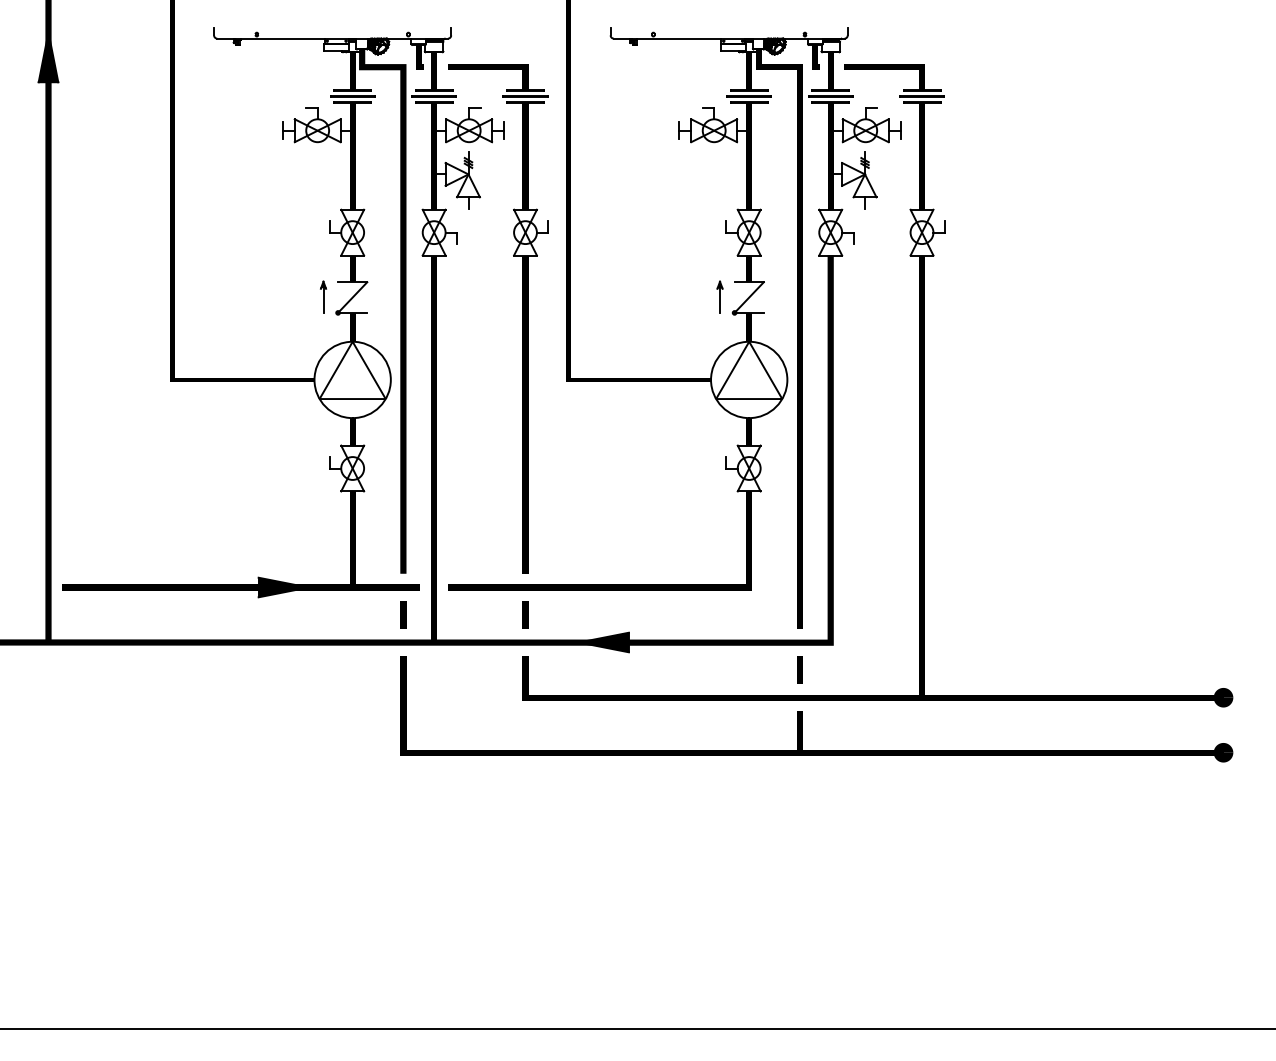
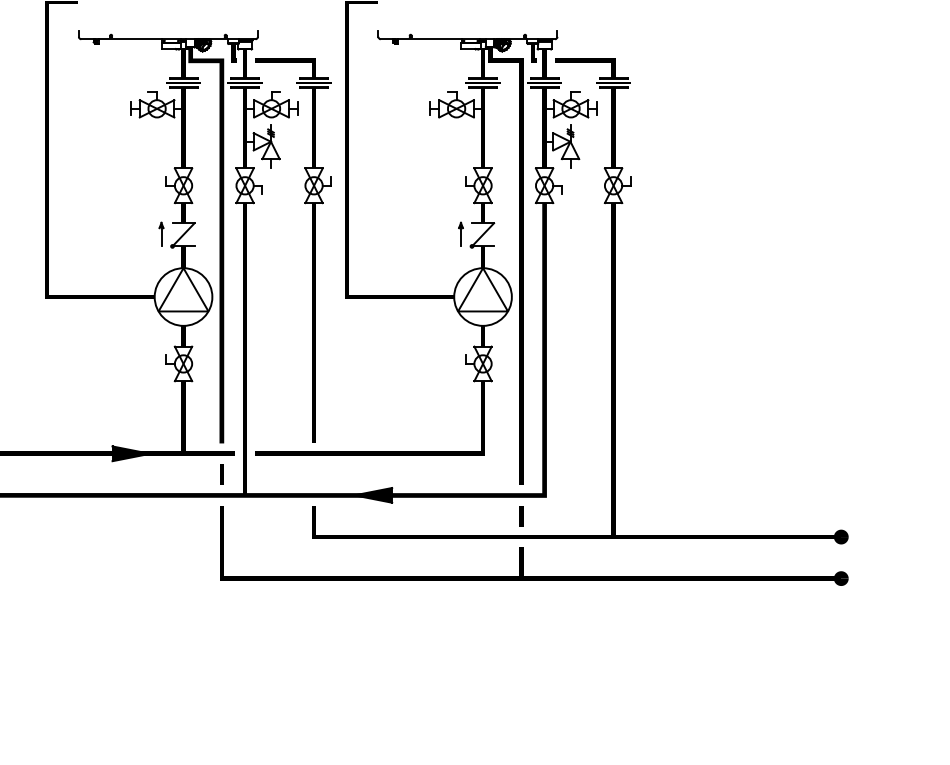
line: (525, 614) -> (314, 474), removed

